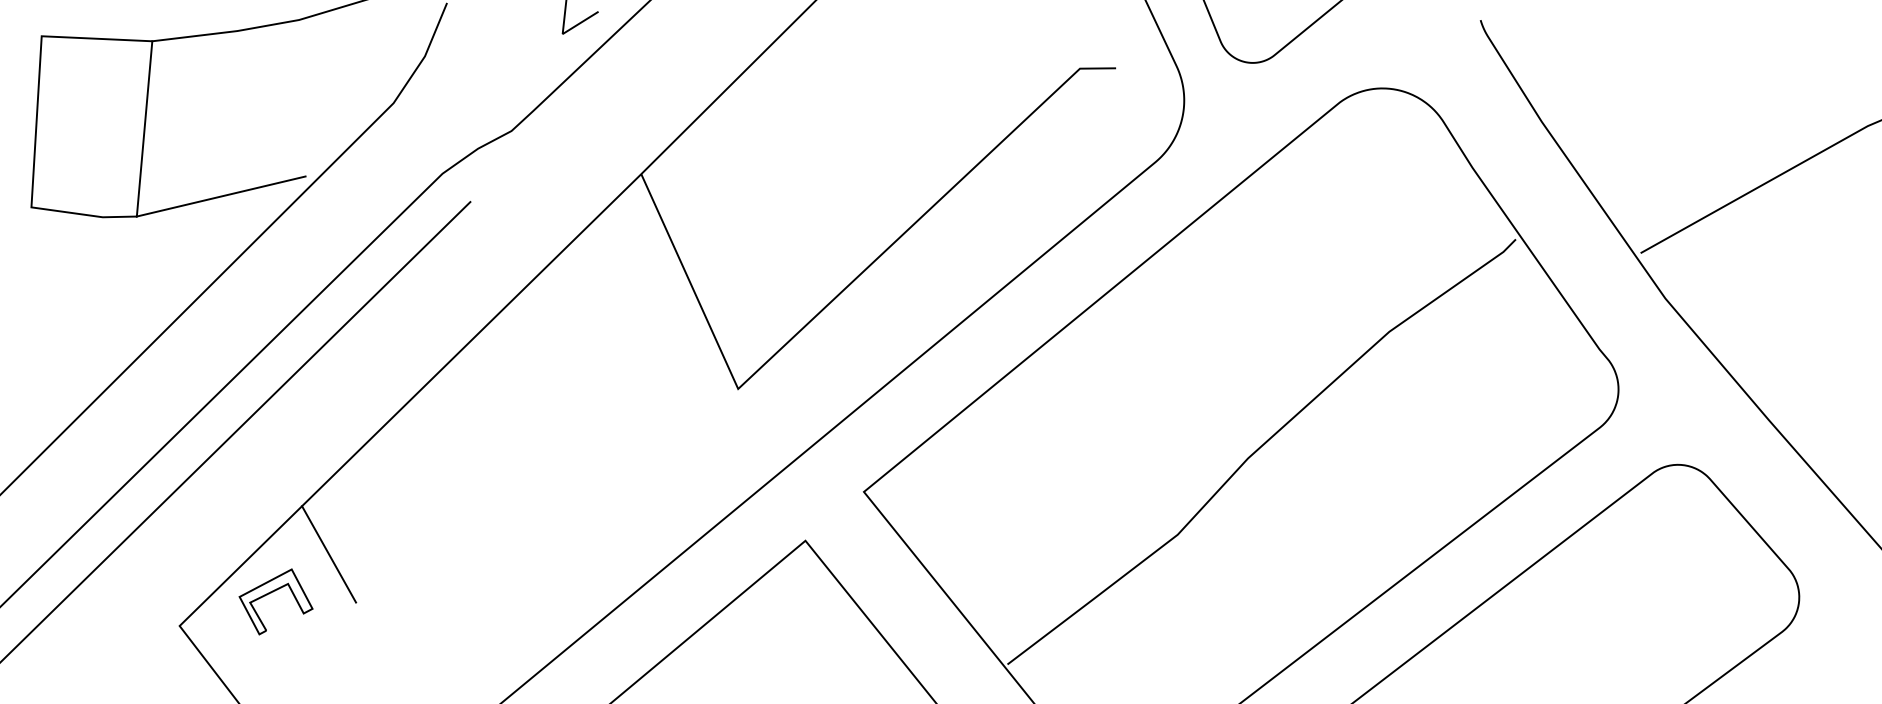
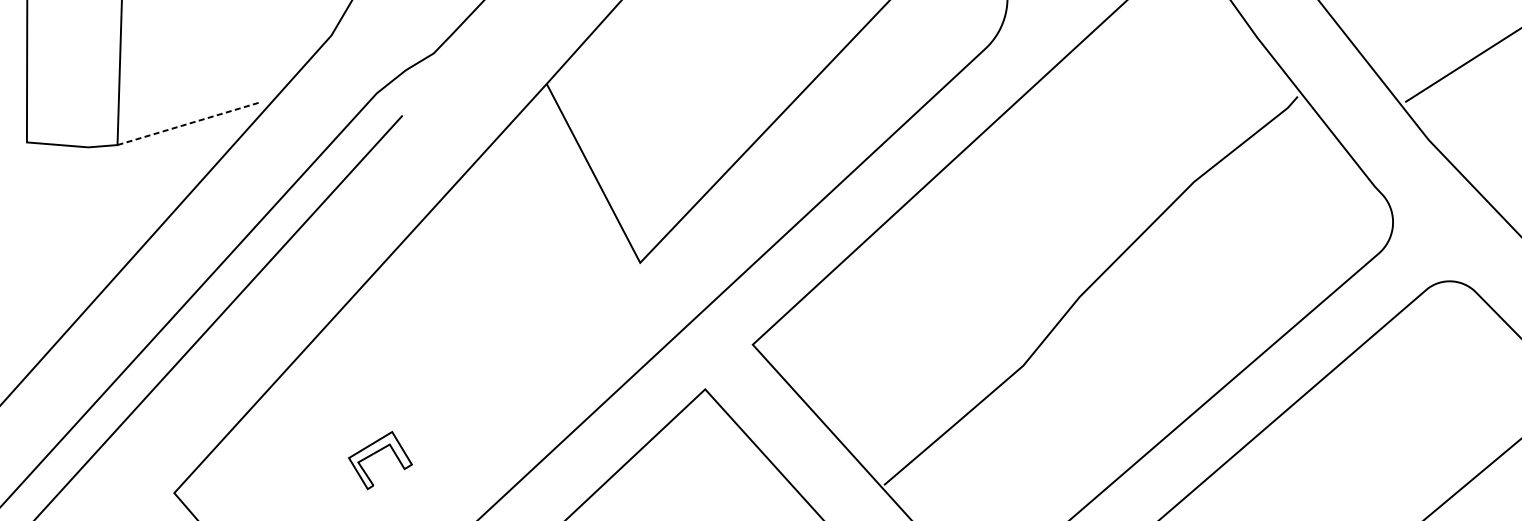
line: (221, 196) -> (188, 123), solid -> dashed
line: (329, 554) -> (298, 424), removed
part: (271, 593) -> (376, 453), moved

